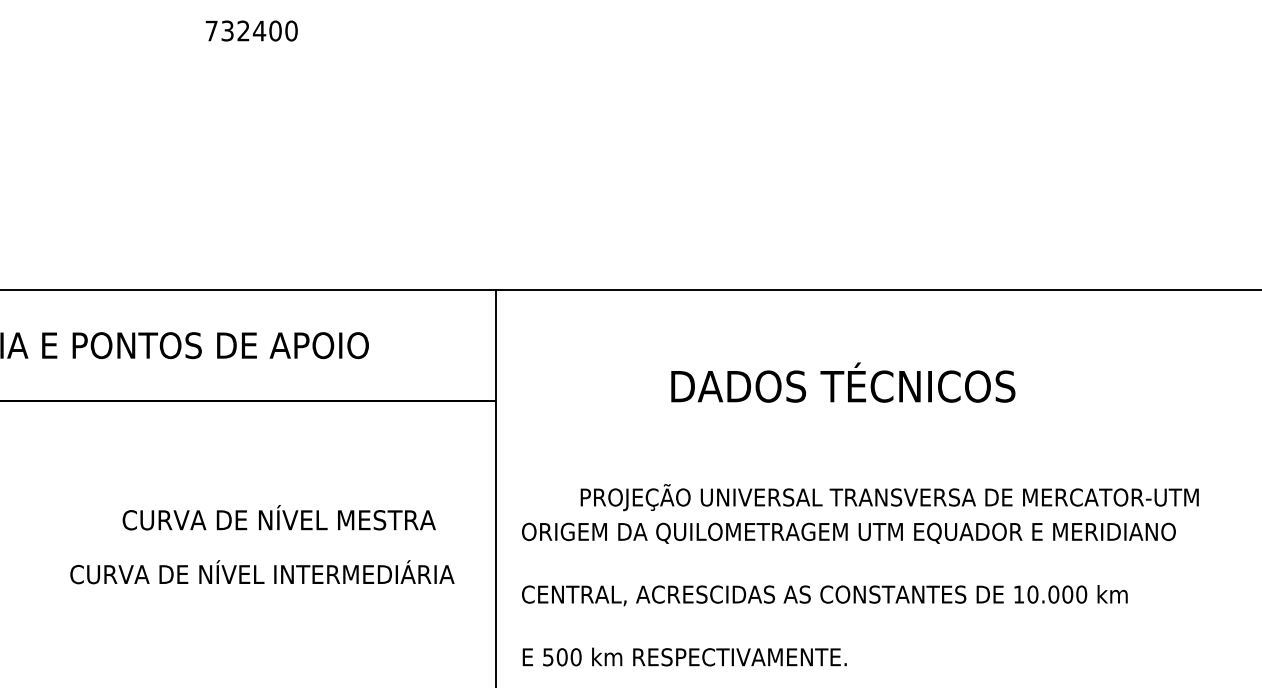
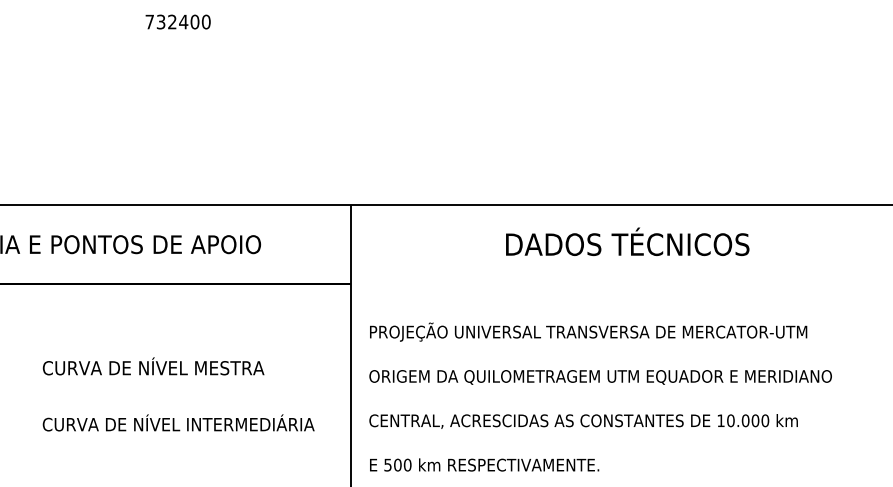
text: (843, 382) -> (627, 241), moved
text: (889, 496) -> (588, 331), moved
text: (279, 517) -> (153, 366), moved
text: (262, 571) -> (178, 422), moved

